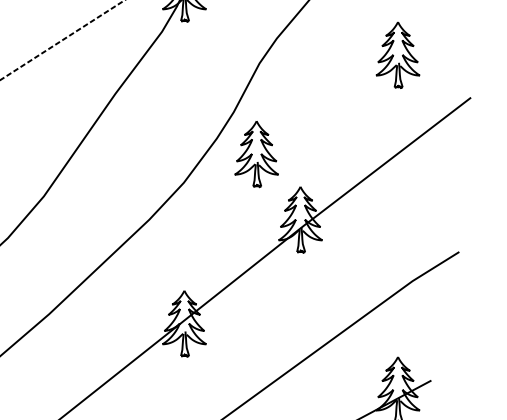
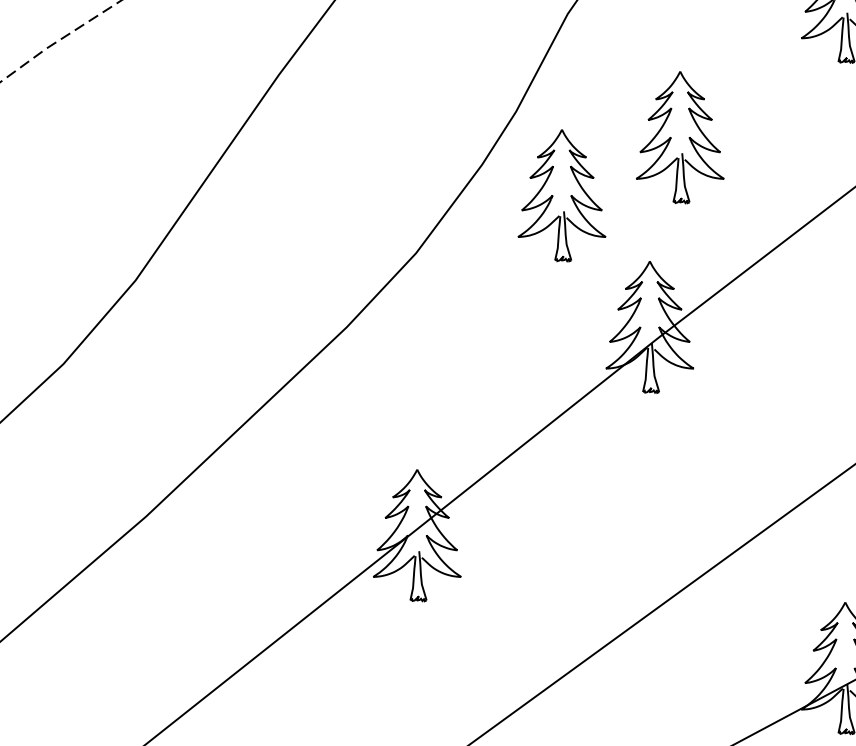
part: (315, 125) -> (679, 138), added

